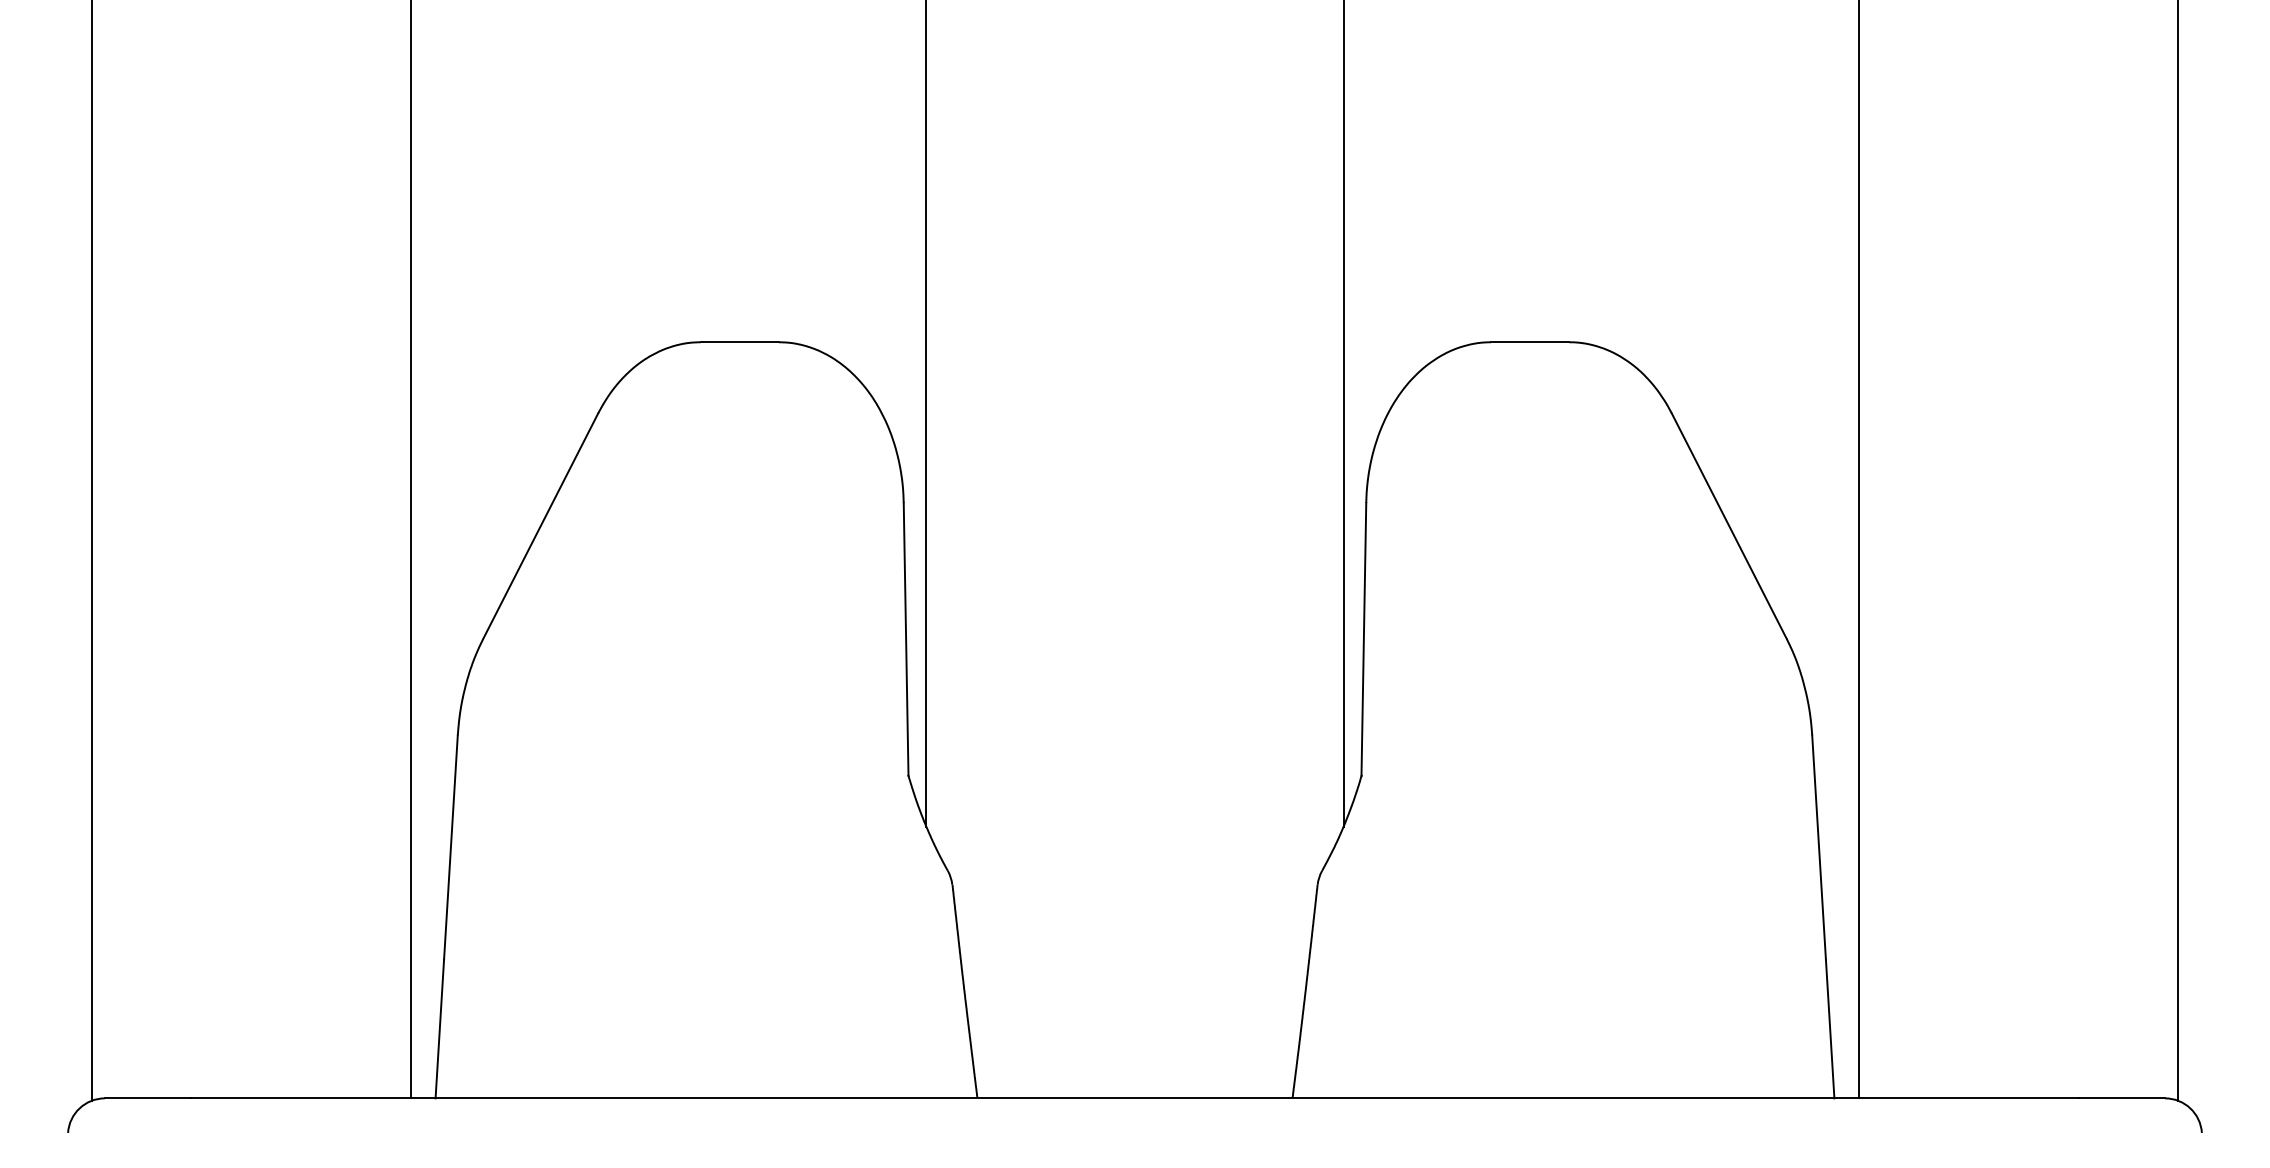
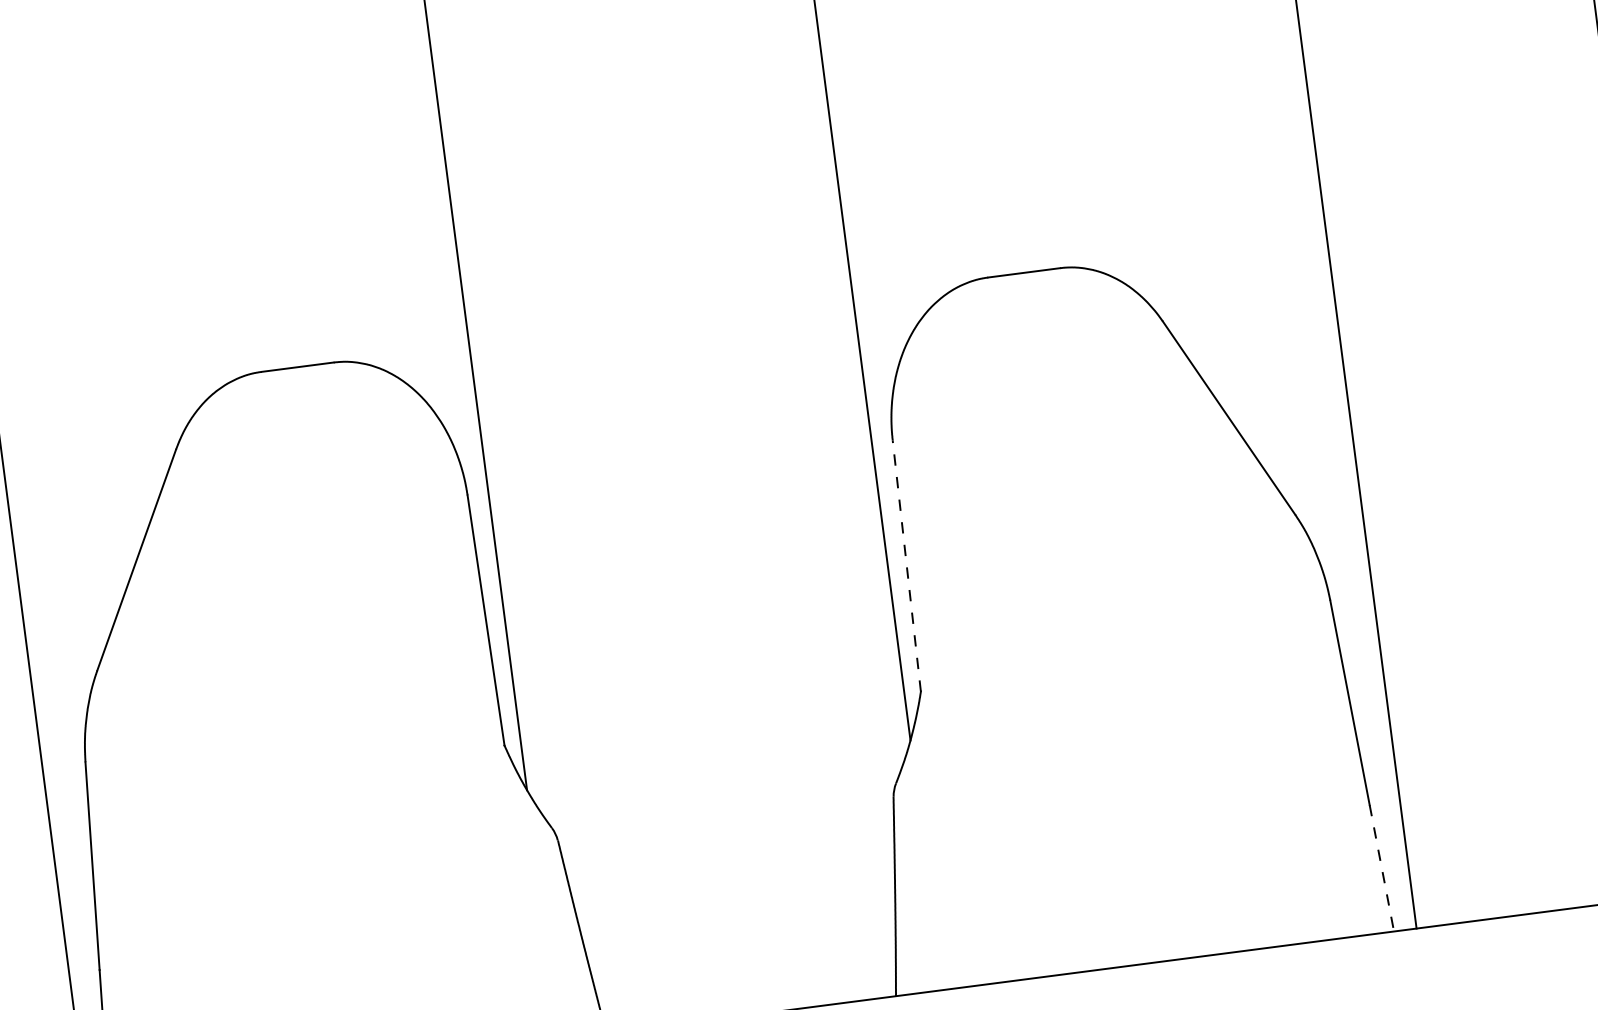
line: (1363, 639) -> (906, 565), solid -> dashed
line: (1830, 1029) -> (1382, 868), solid -> dashed

